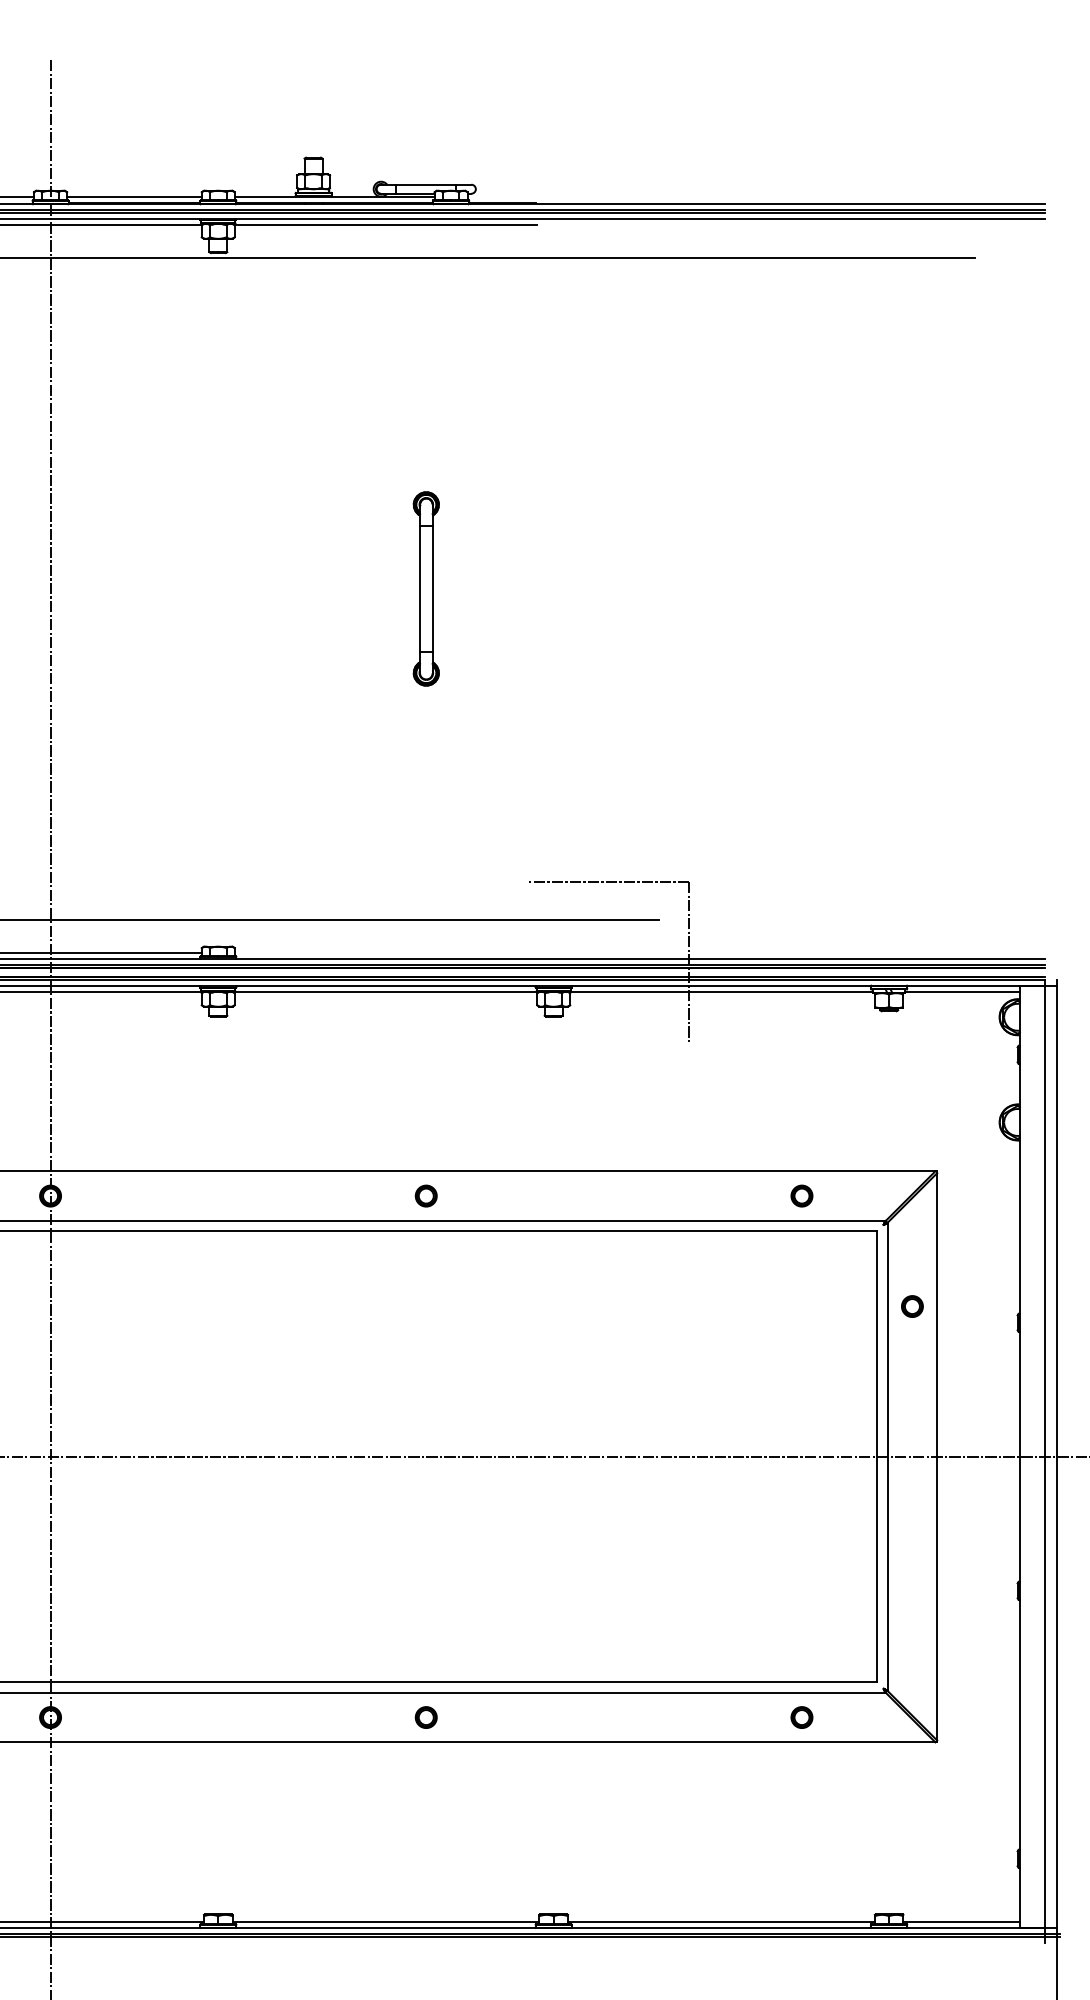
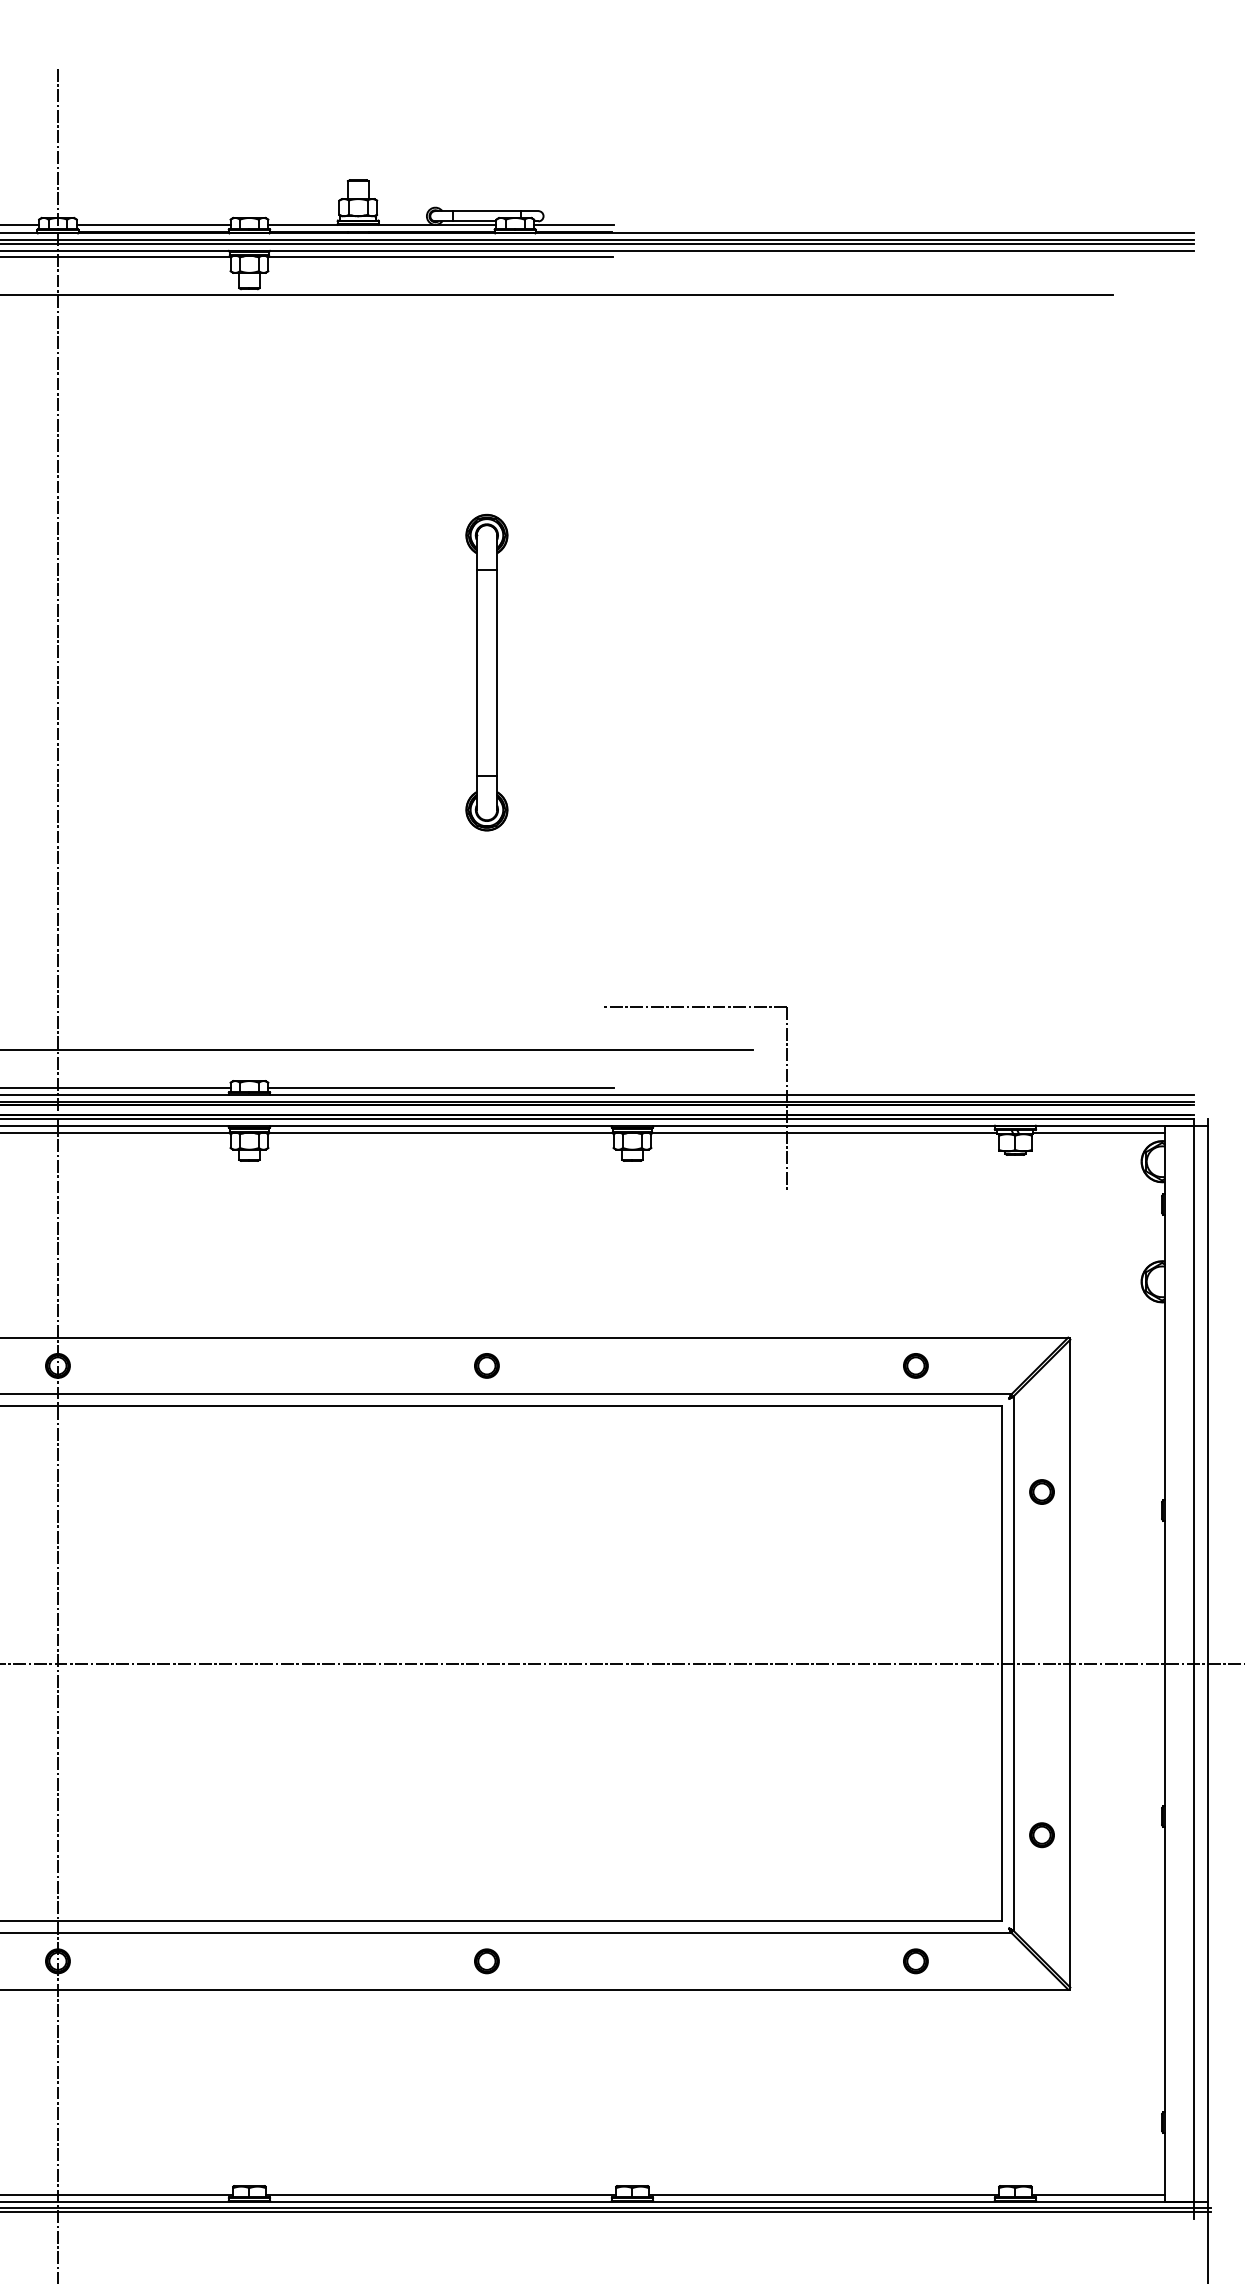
line: (502, 196) -> (573, 224), added
part: (426, 588) -> (487, 672), size x1.43
line: (385, 952) -> (440, 1087), added
part: (912, 1606) -> (1042, 1834), added

